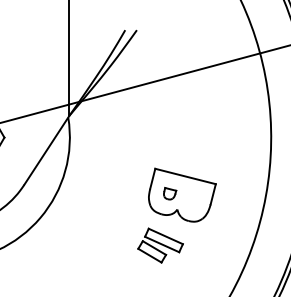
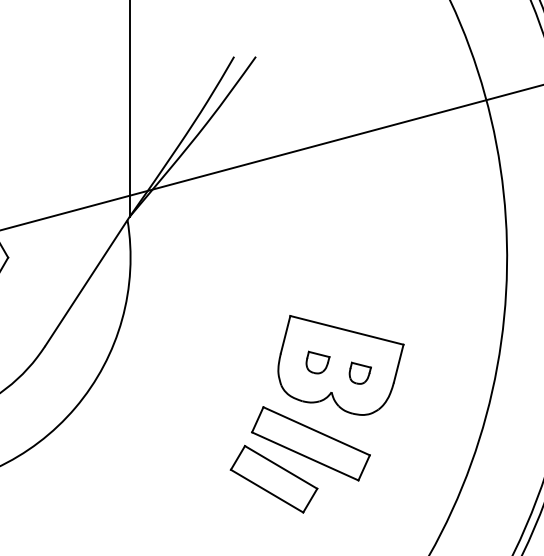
part: (192, 198) -> (359, 371), added
part: (160, 245) -> (300, 459), size x1.67

